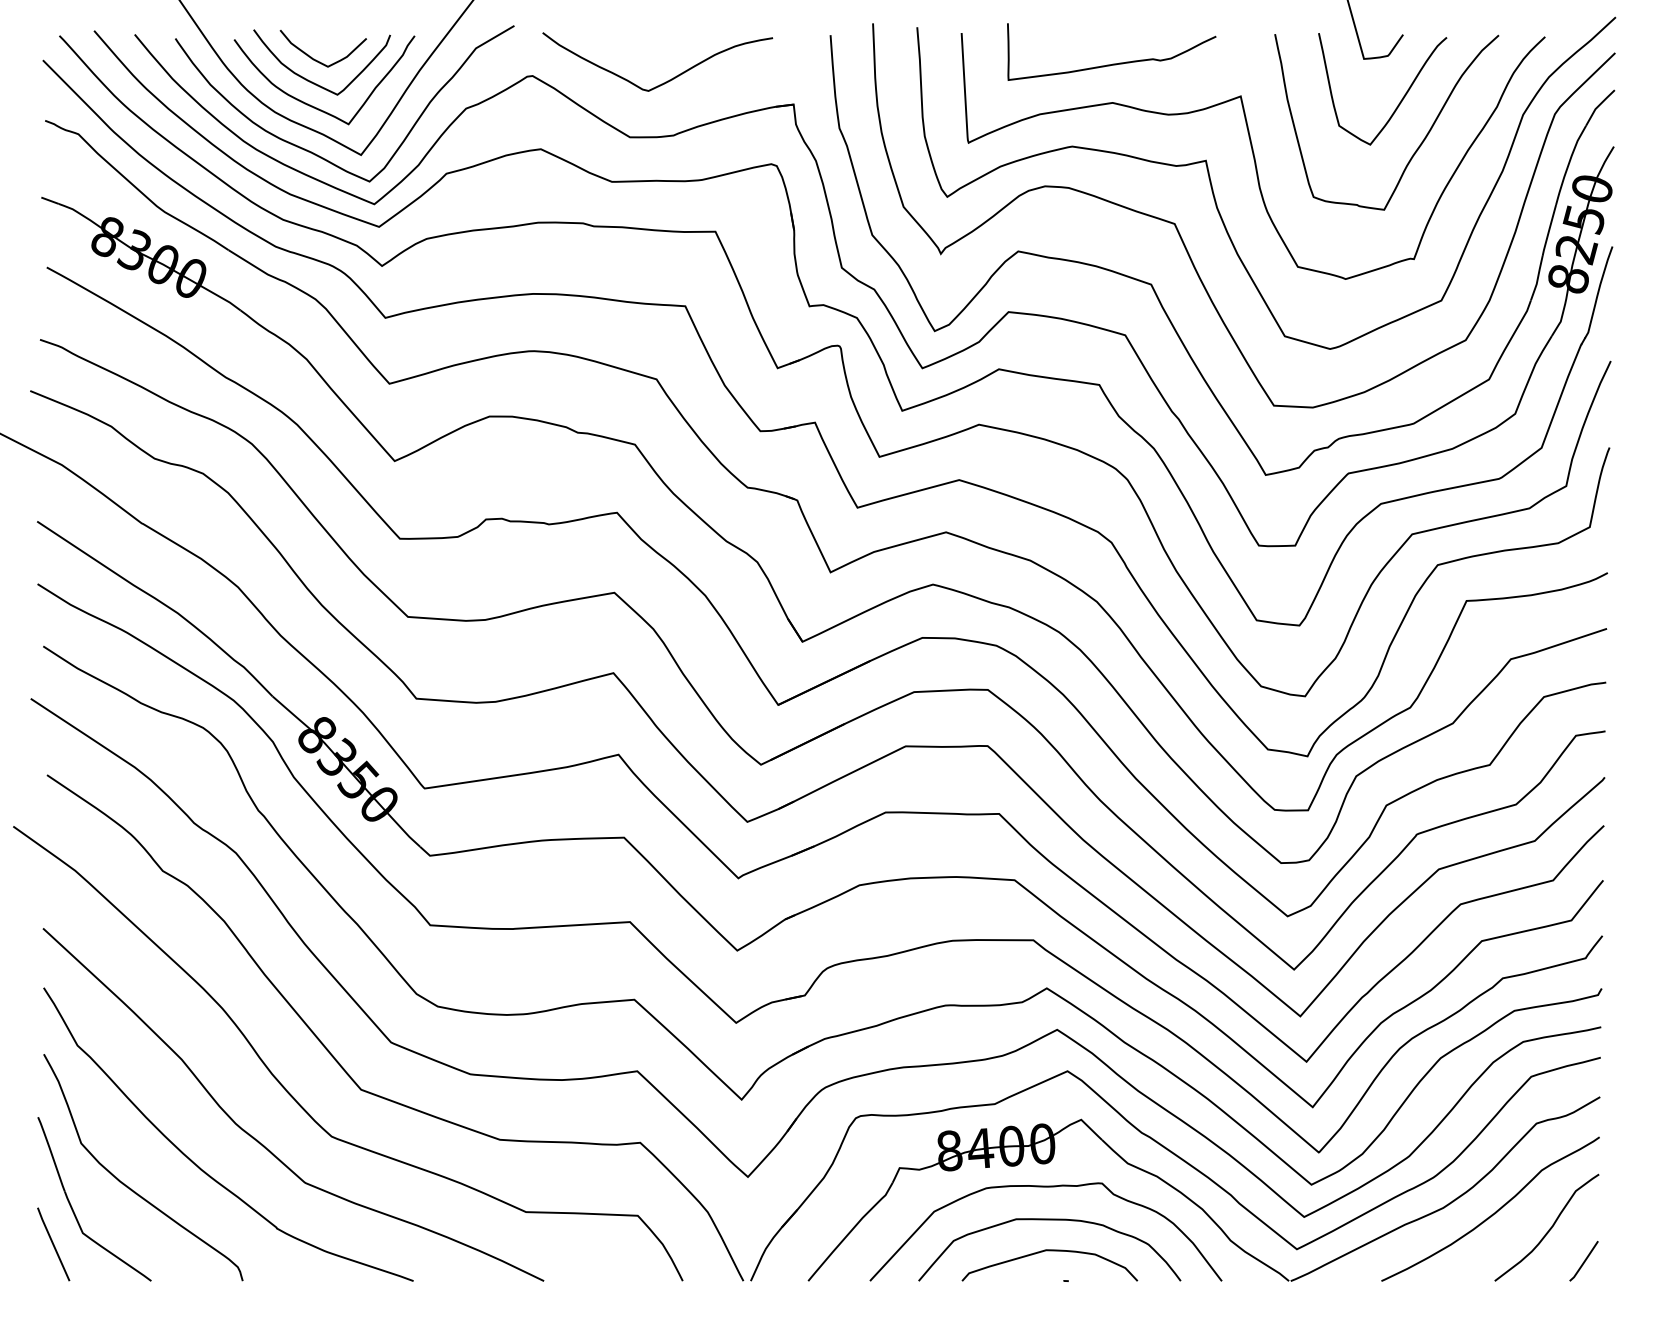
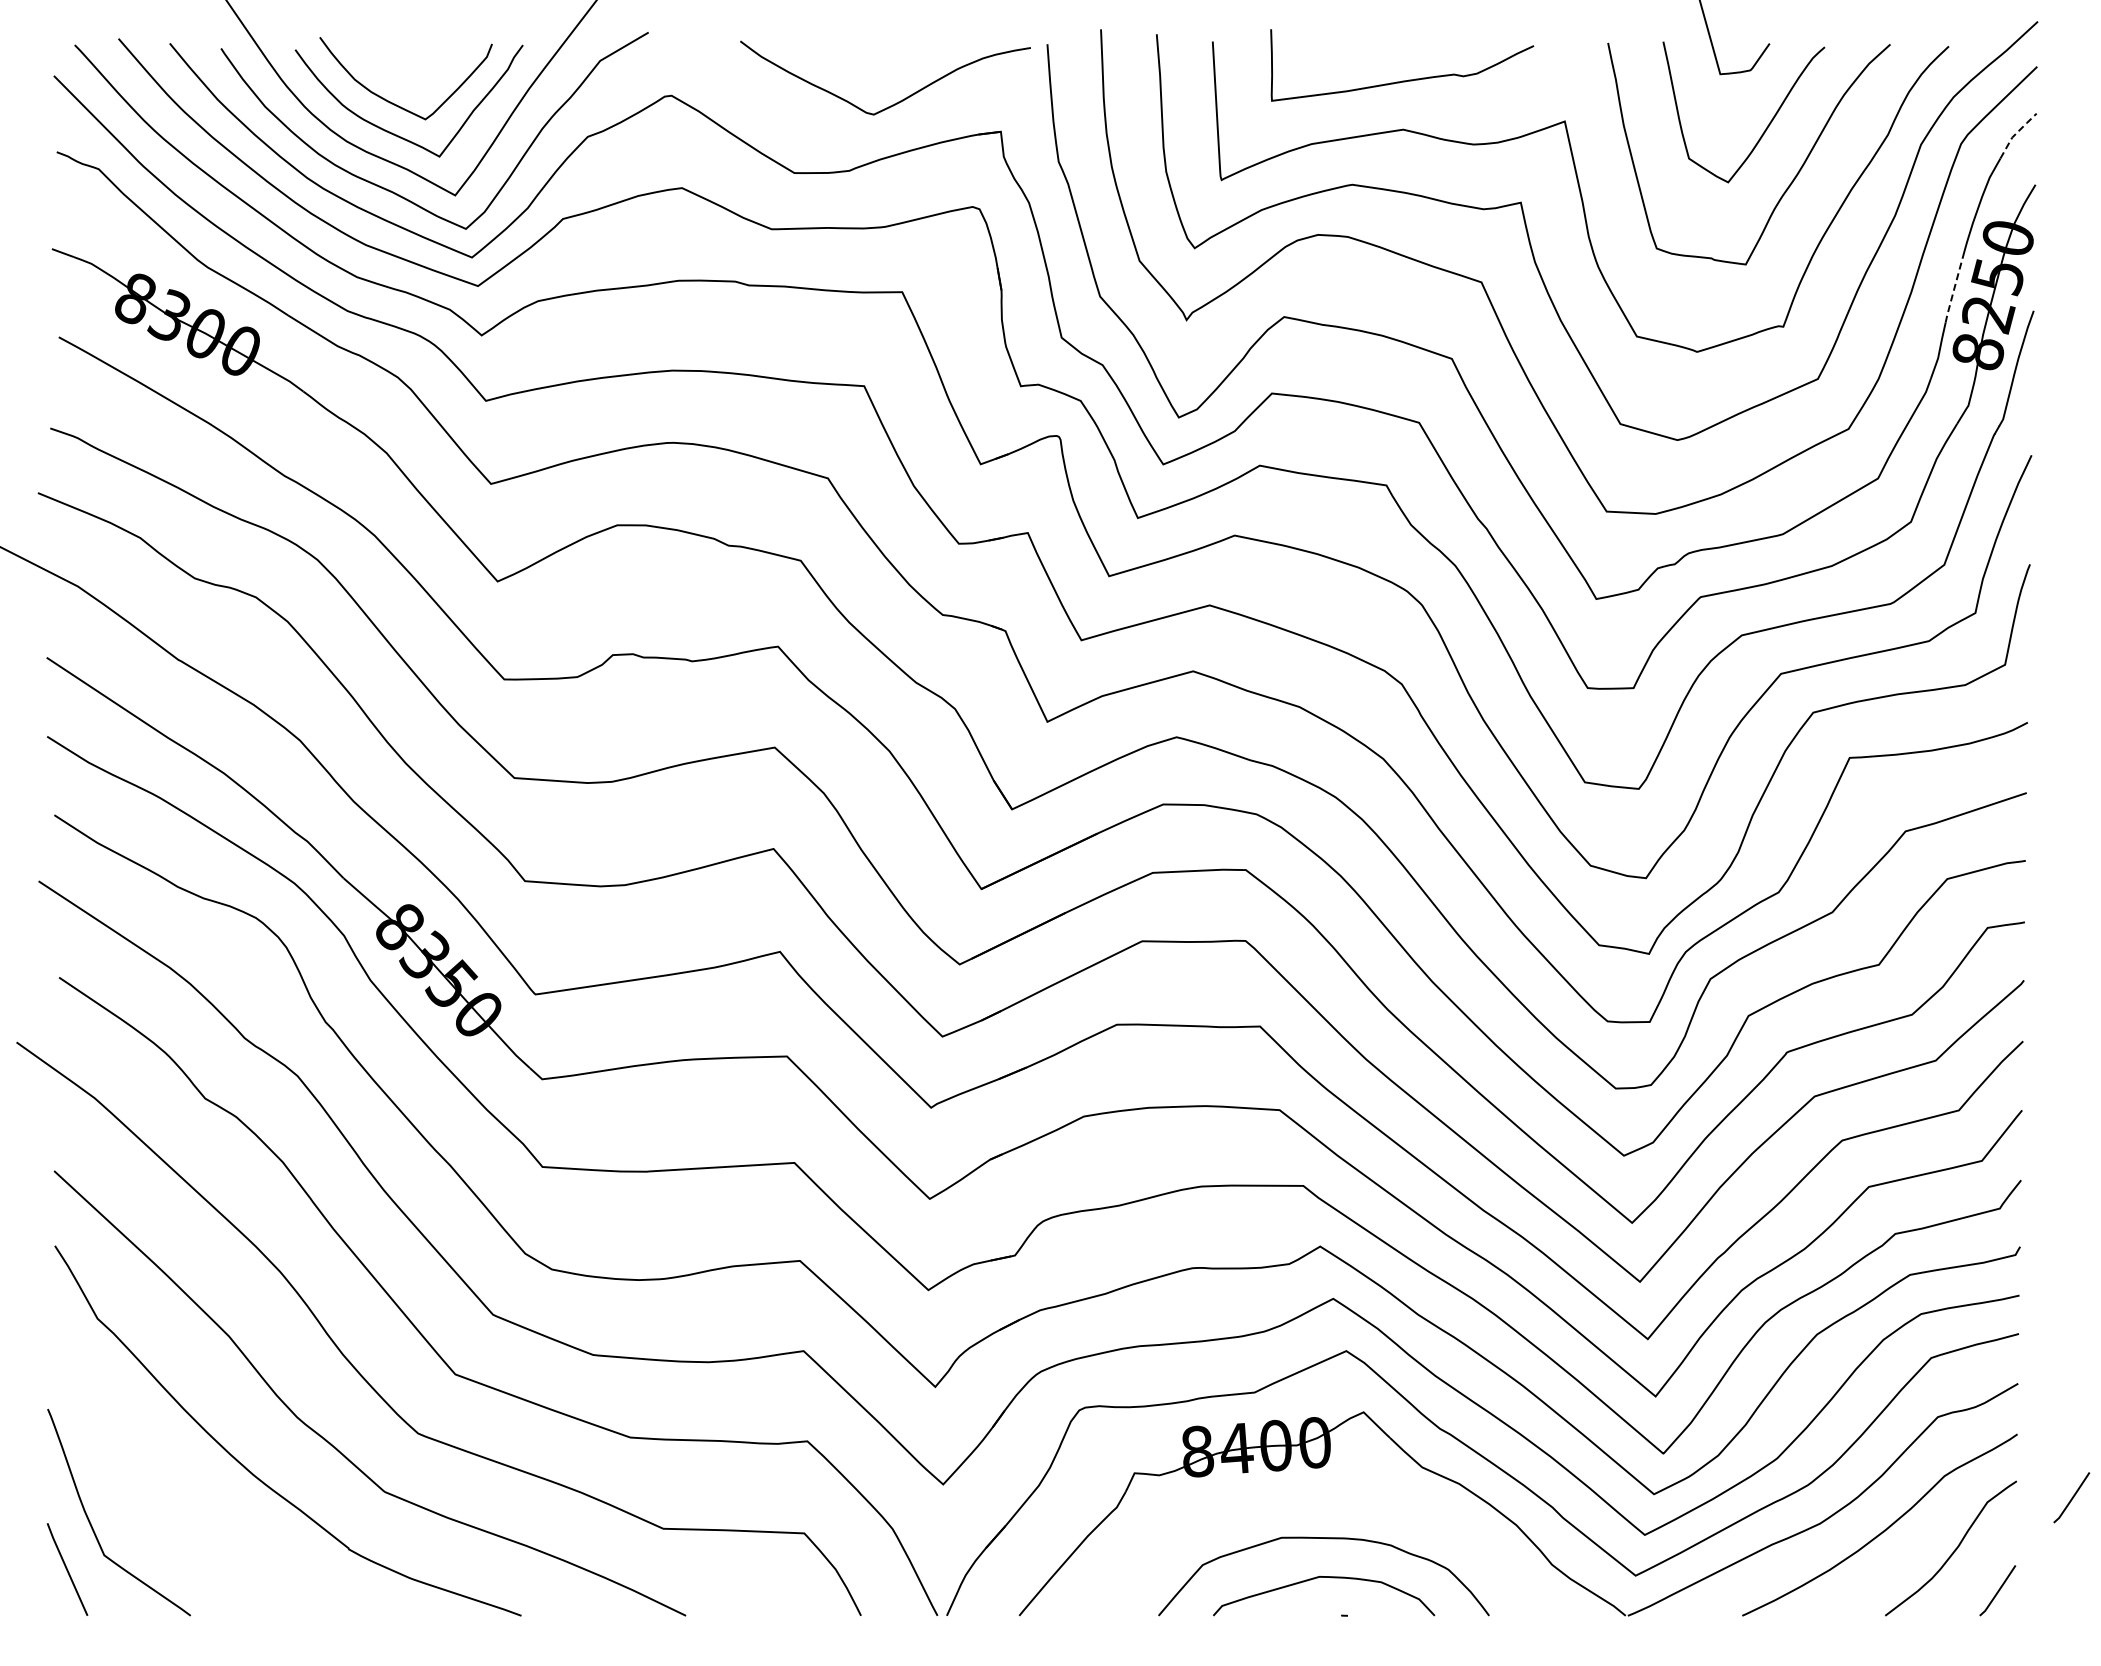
curve: (315, 59) -> (397, 74), removed
curve: (668, 80) -> (898, 101), moved
line: (1598, 106) -> (2015, 134), solid -> dashed
line: (1548, 231) -> (1953, 291), solid -> dashed
curve: (127, 1185) -> (160, 1495), removed
curve: (1045, 1187) -> (1318, 1497), removed
curve: (1642, 1187) -> (2071, 1497), added

